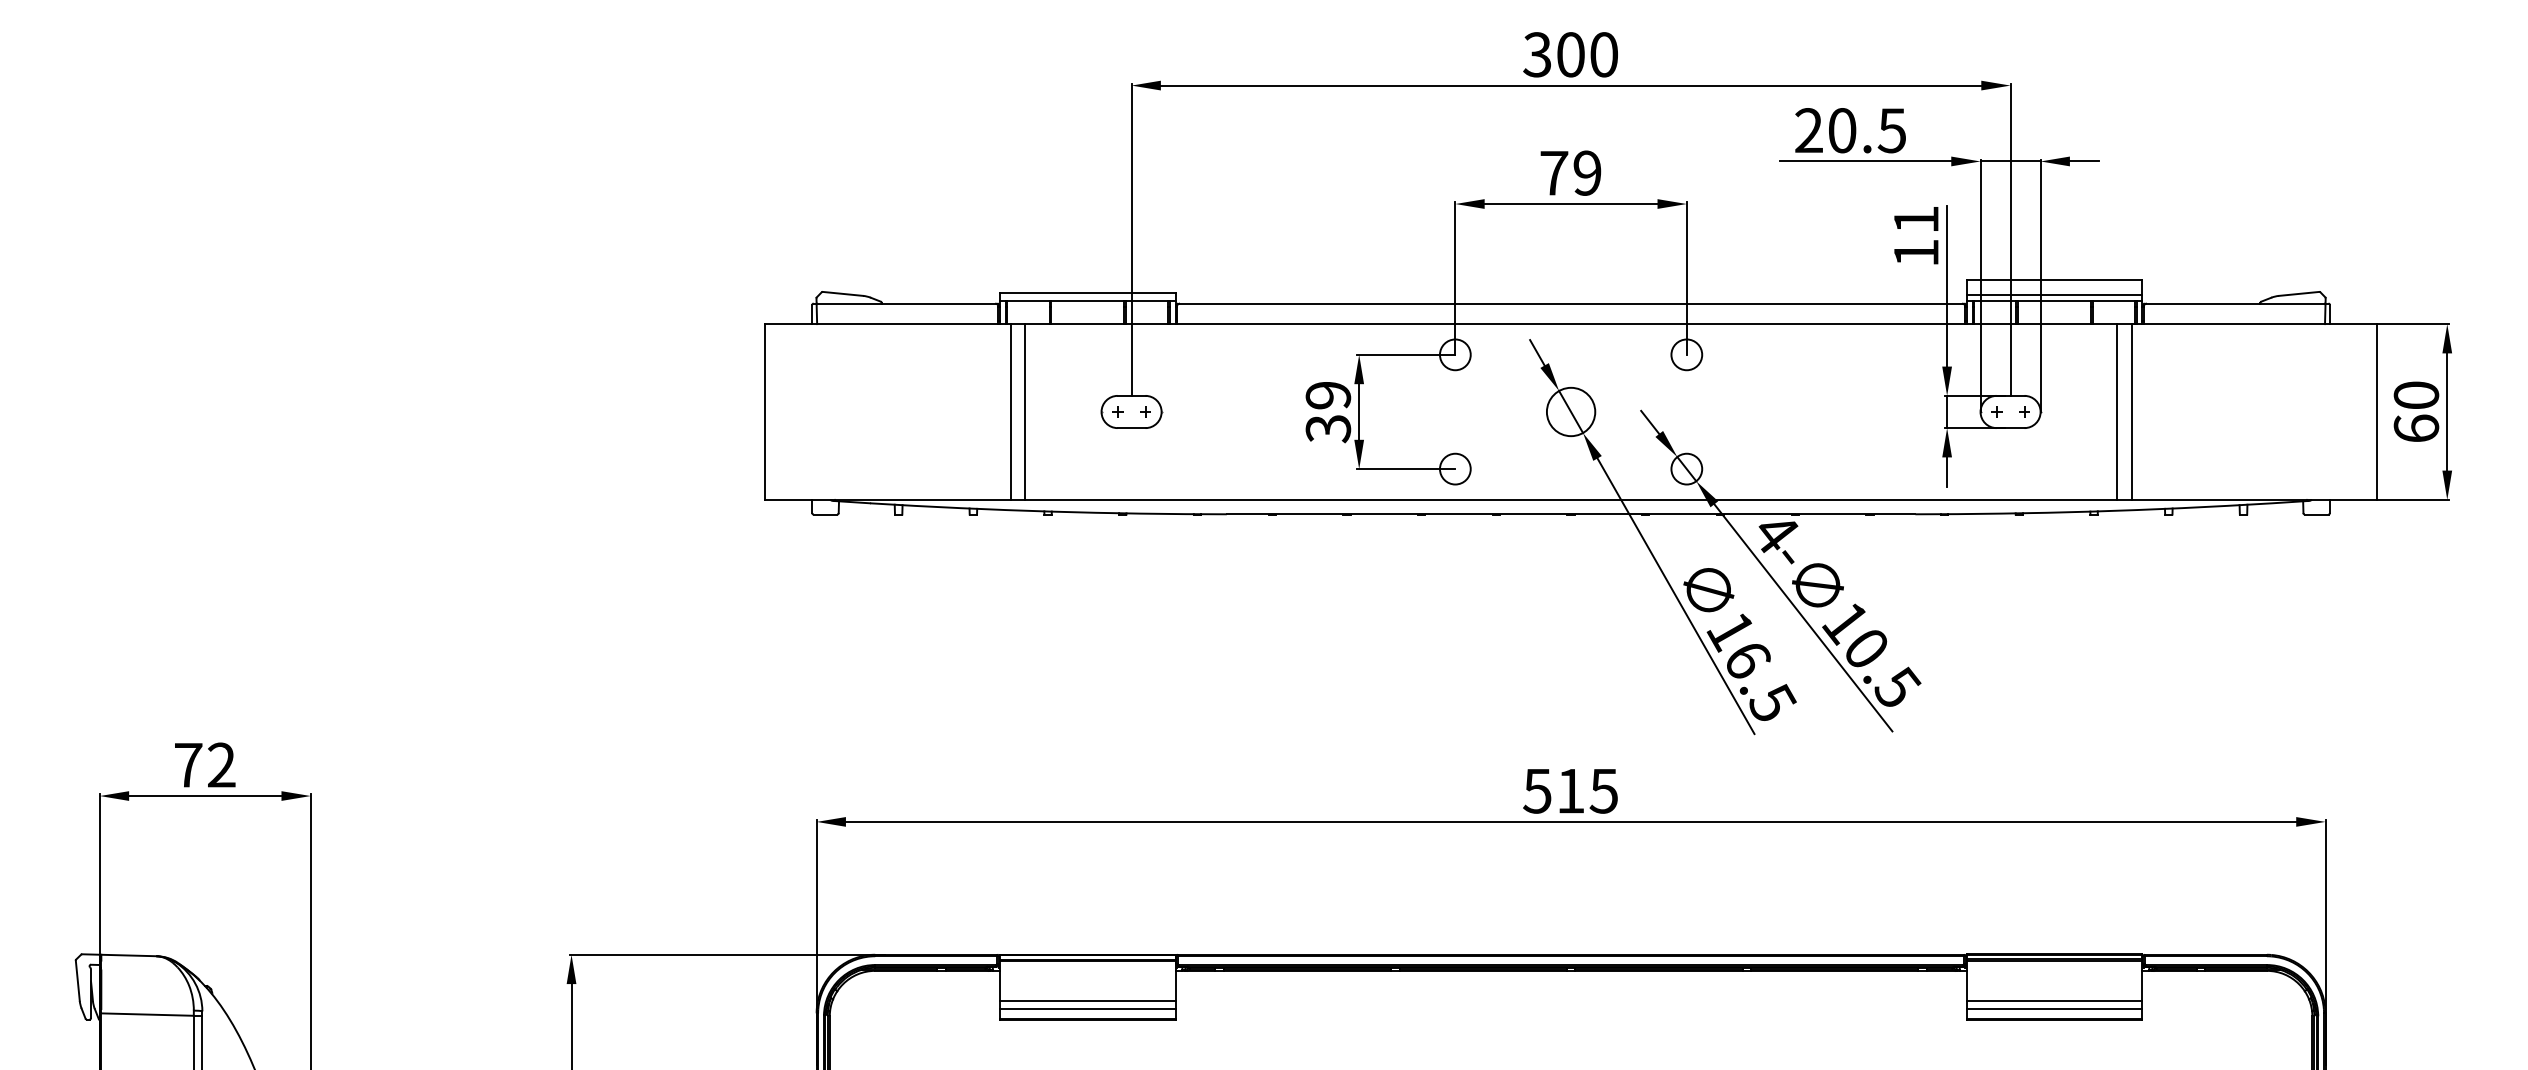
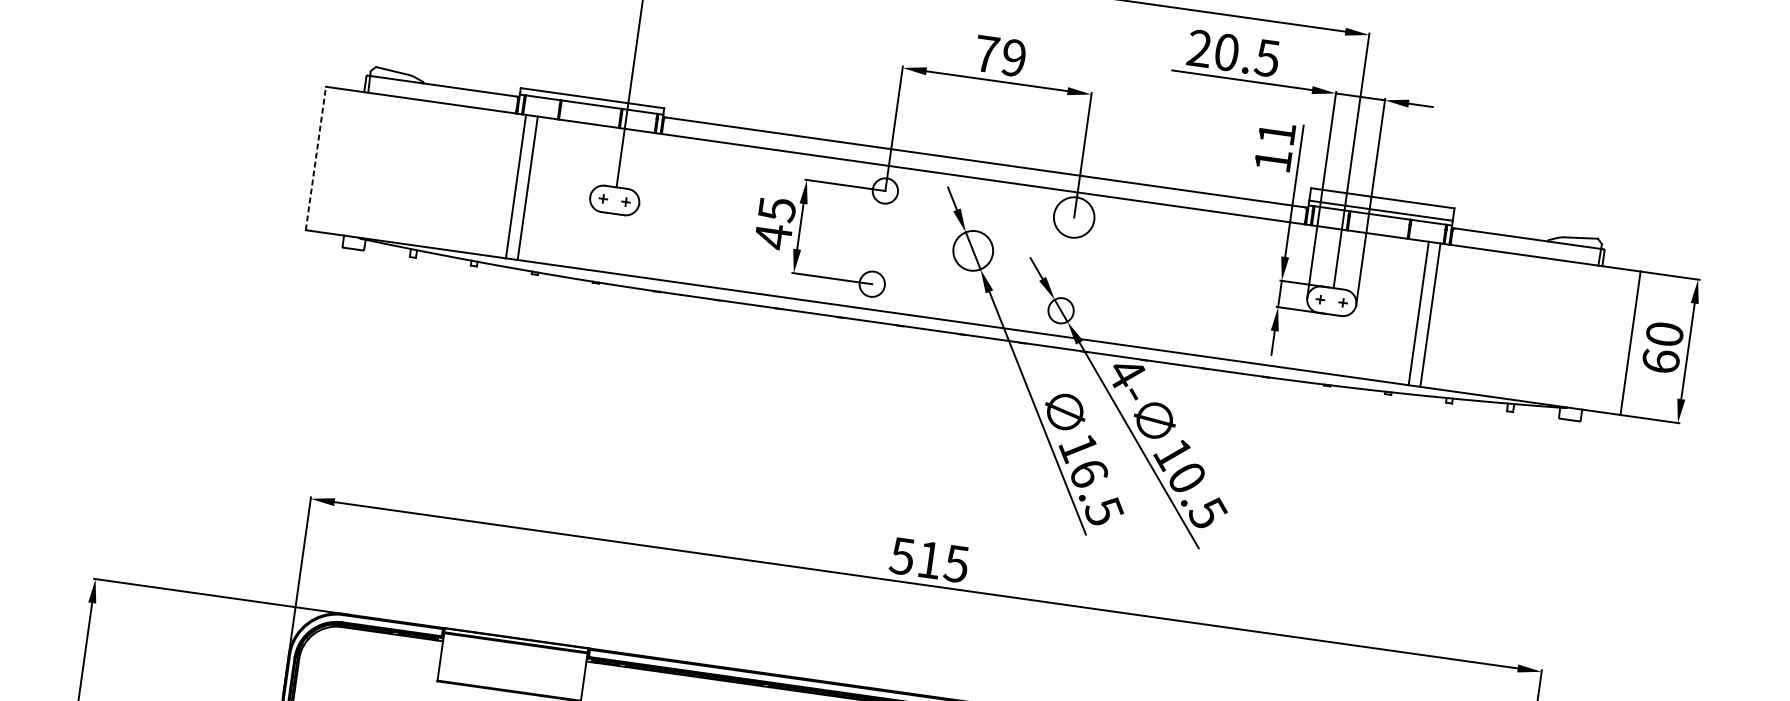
circle: (1686, 354) -> (1073, 217), size x1.6
line: (765, 412) -> (315, 158), solid -> dashed
text: (1328, 412) -> (775, 223), 39 -> 45
line: (1087, 1001) -> (511, 676), removed
line: (1087, 1009) -> (510, 682), removed

